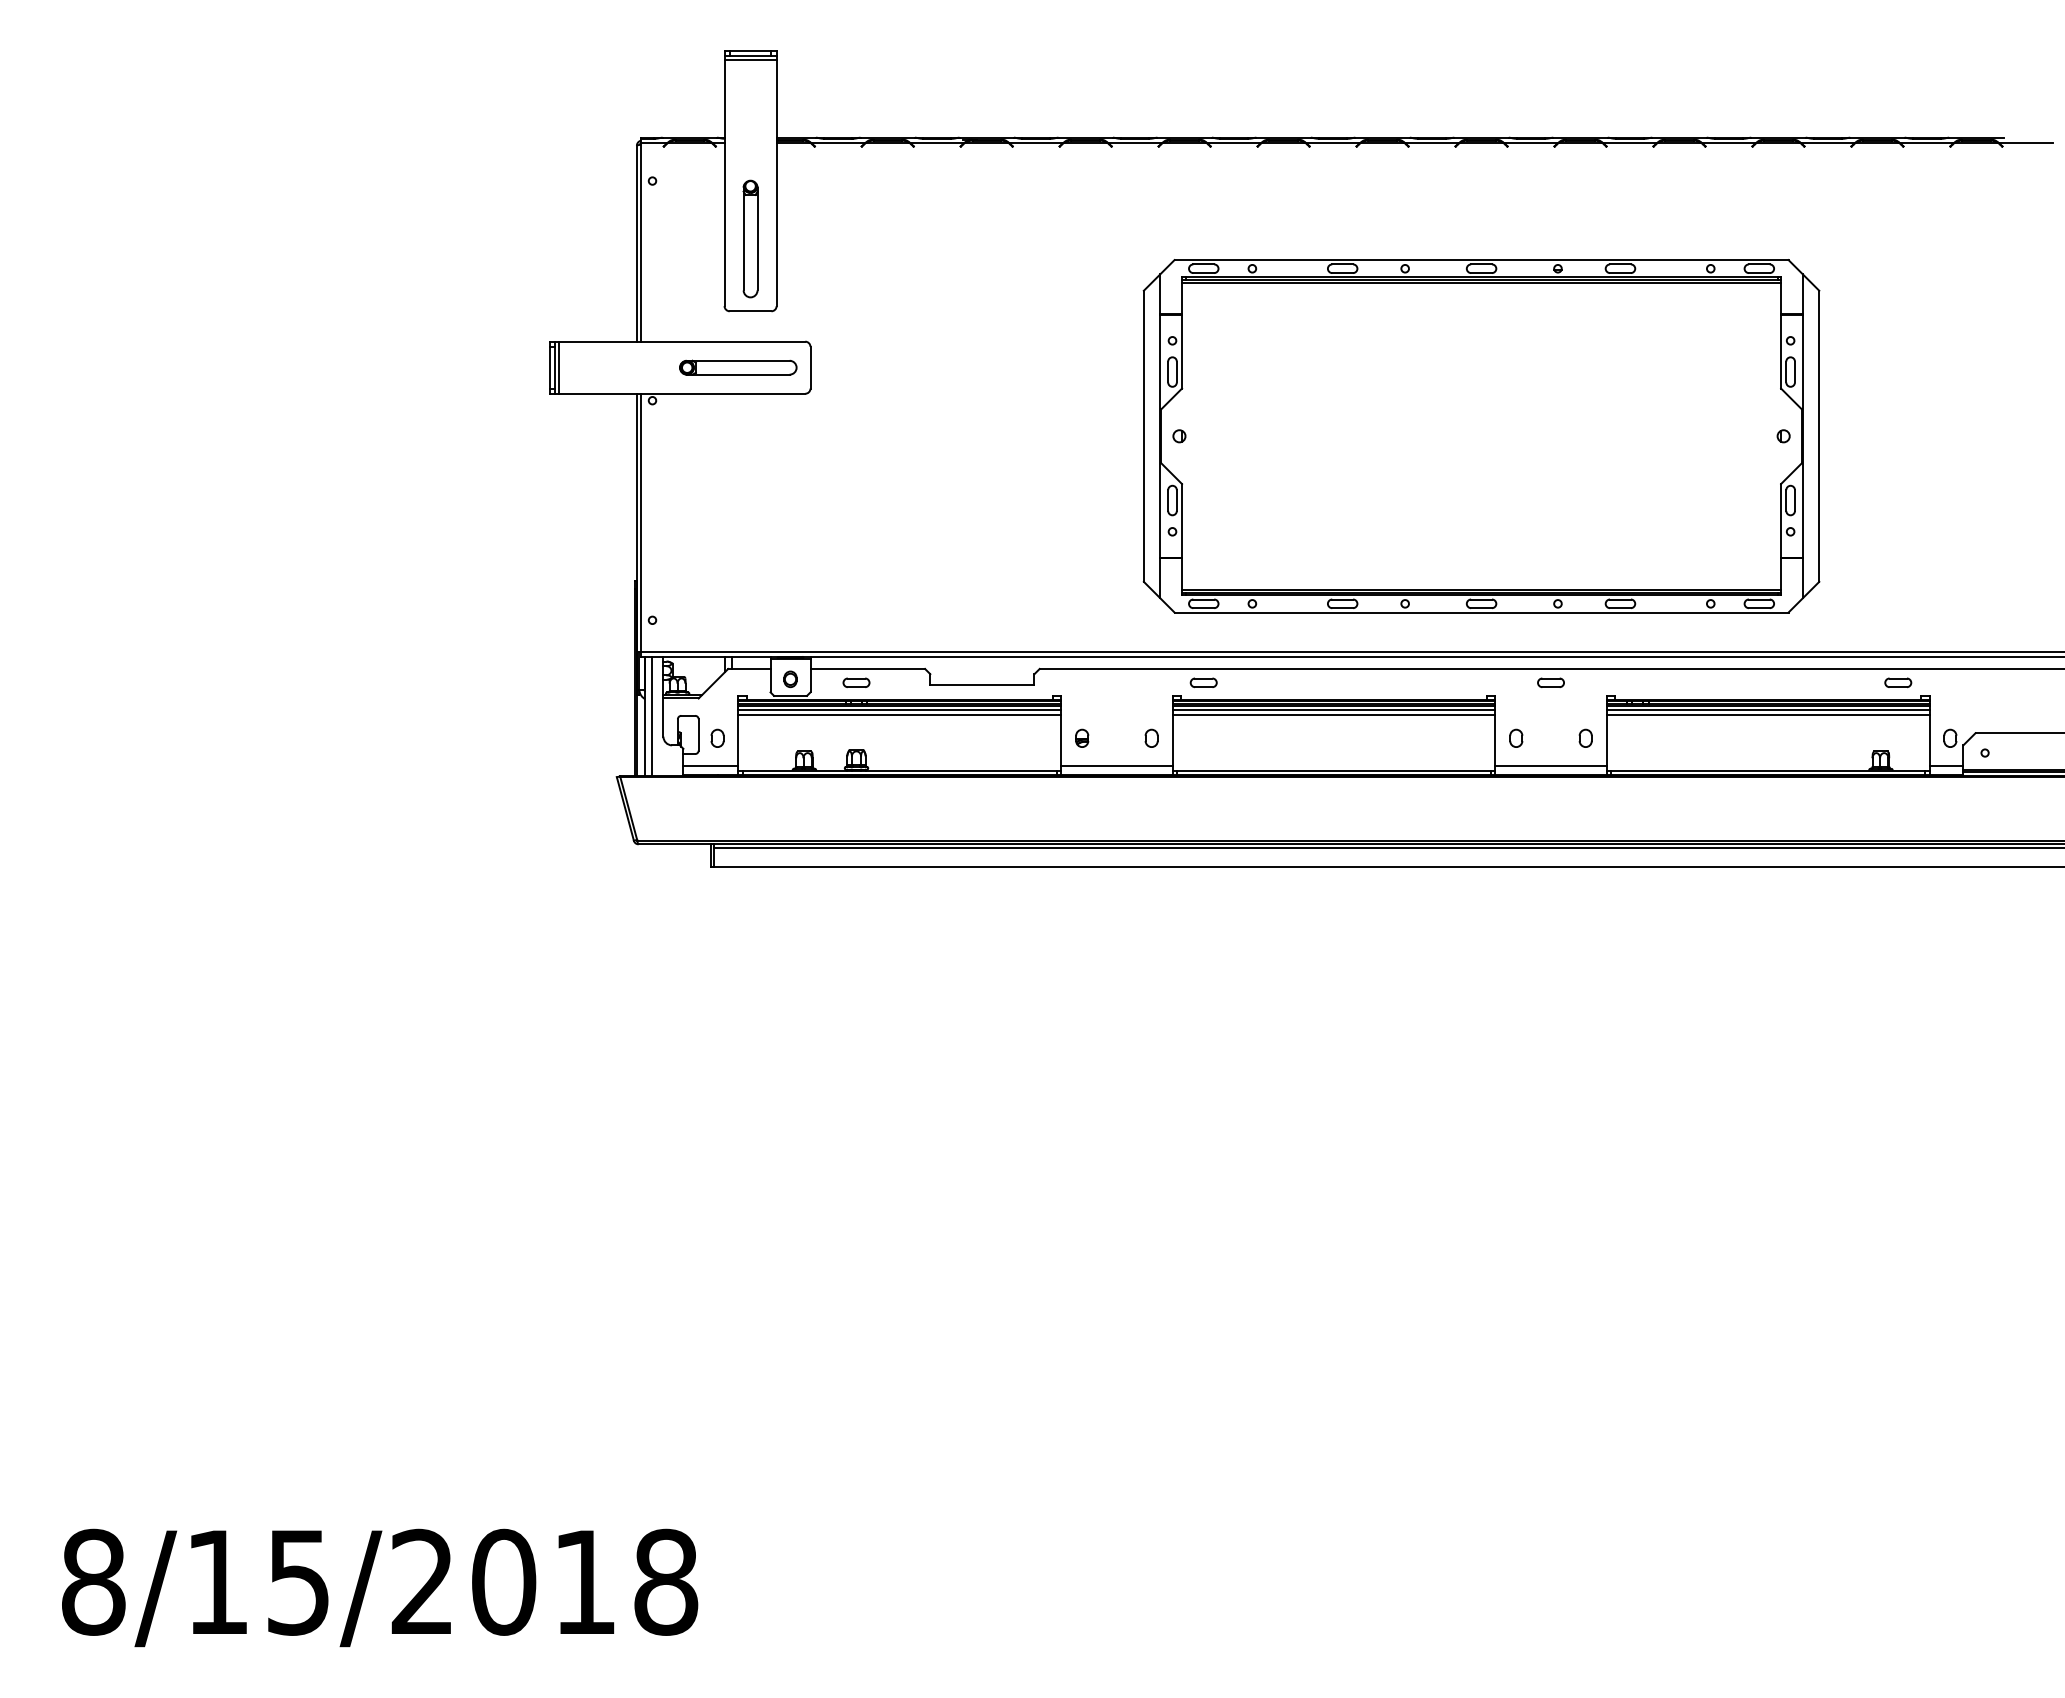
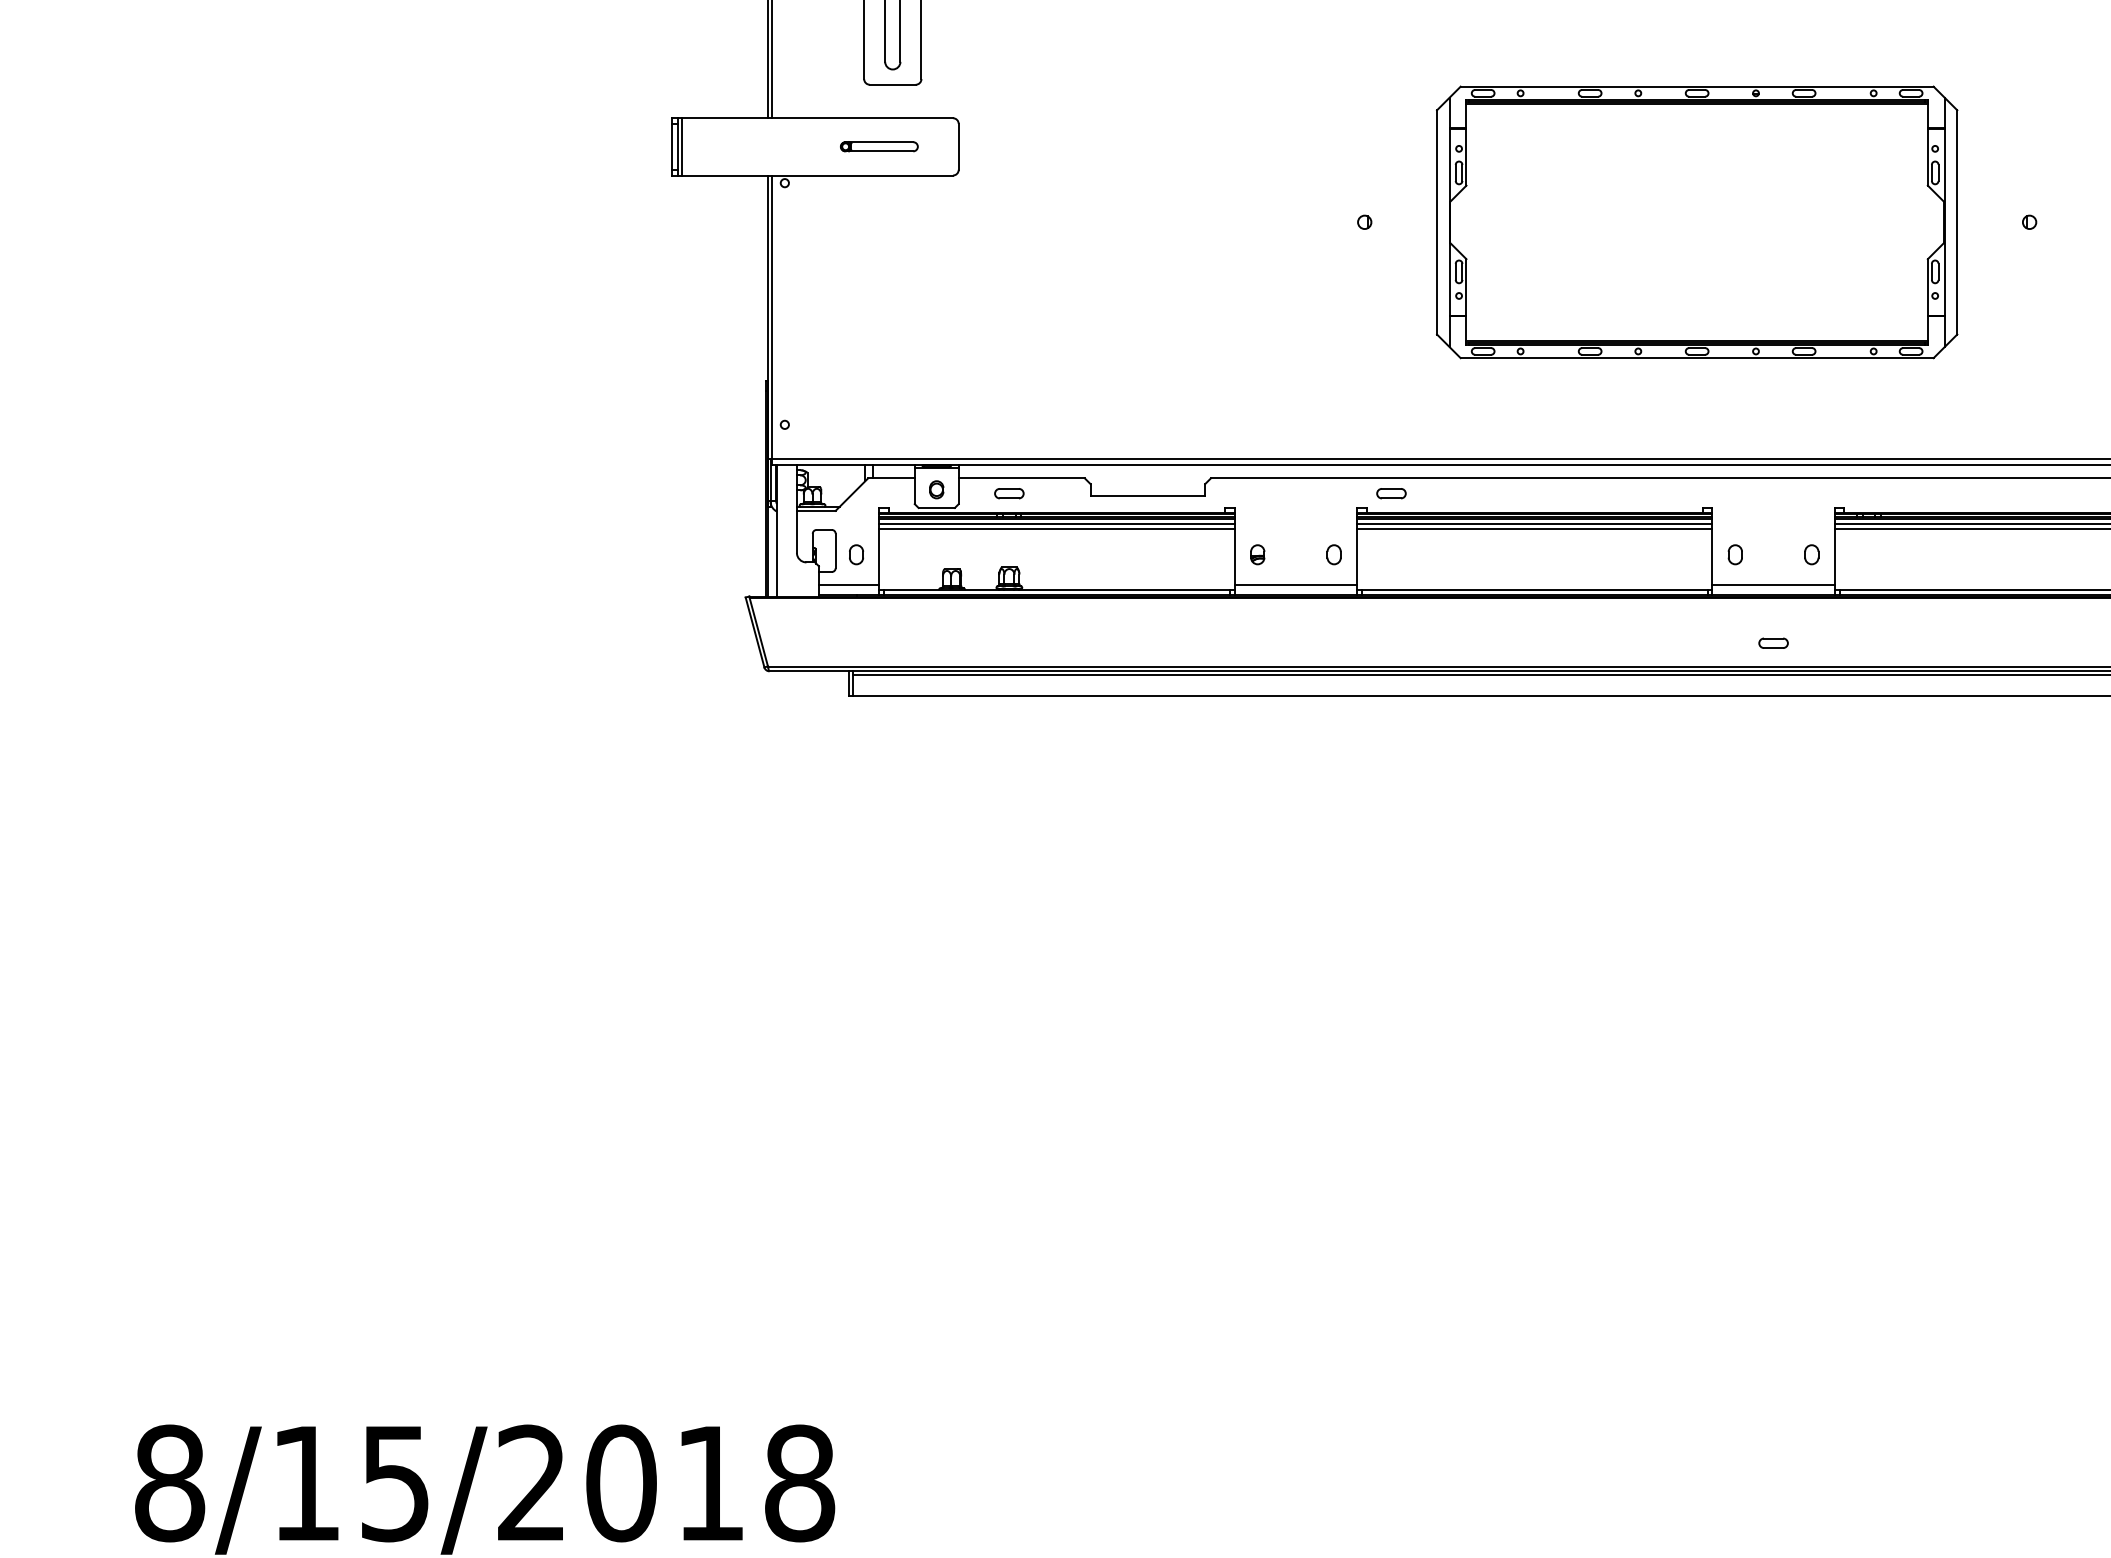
part: (738, 367) -> (879, 146), size x0.6
part: (1481, 436) -> (1697, 222), size x0.7
part: (1550, 682) -> (1773, 642), moved
line: (652, 716) -> (784, 530), removed

